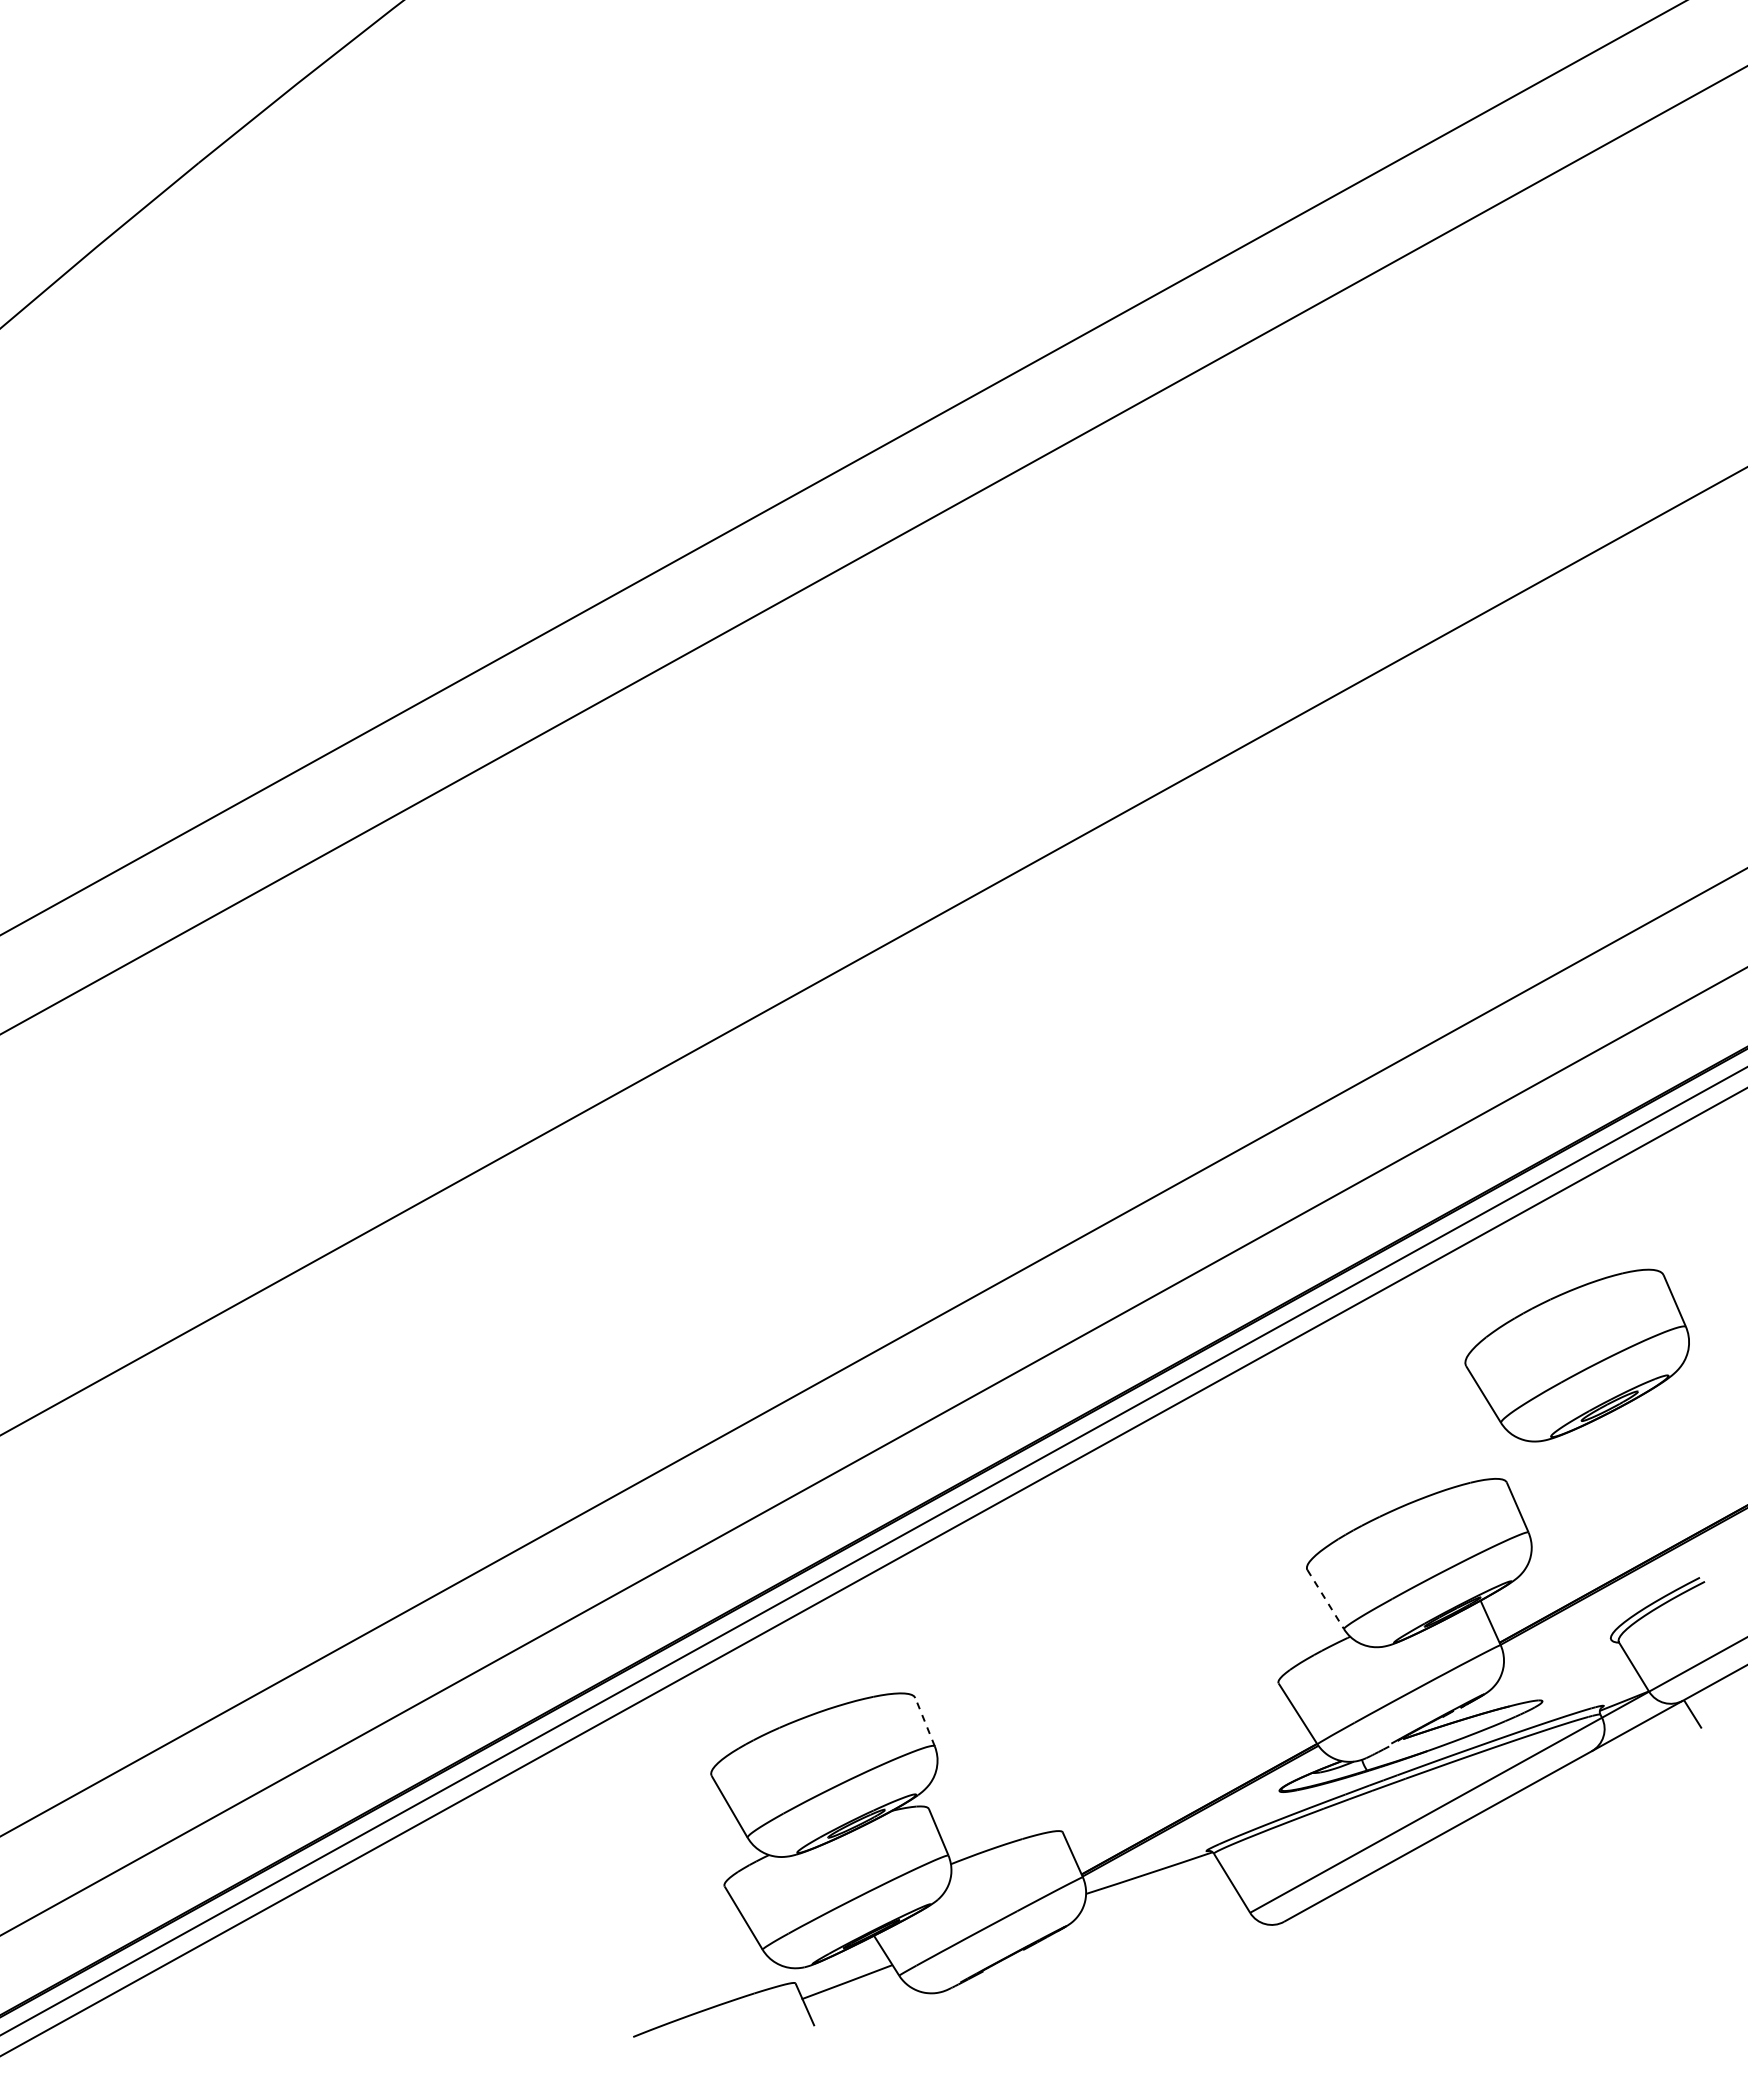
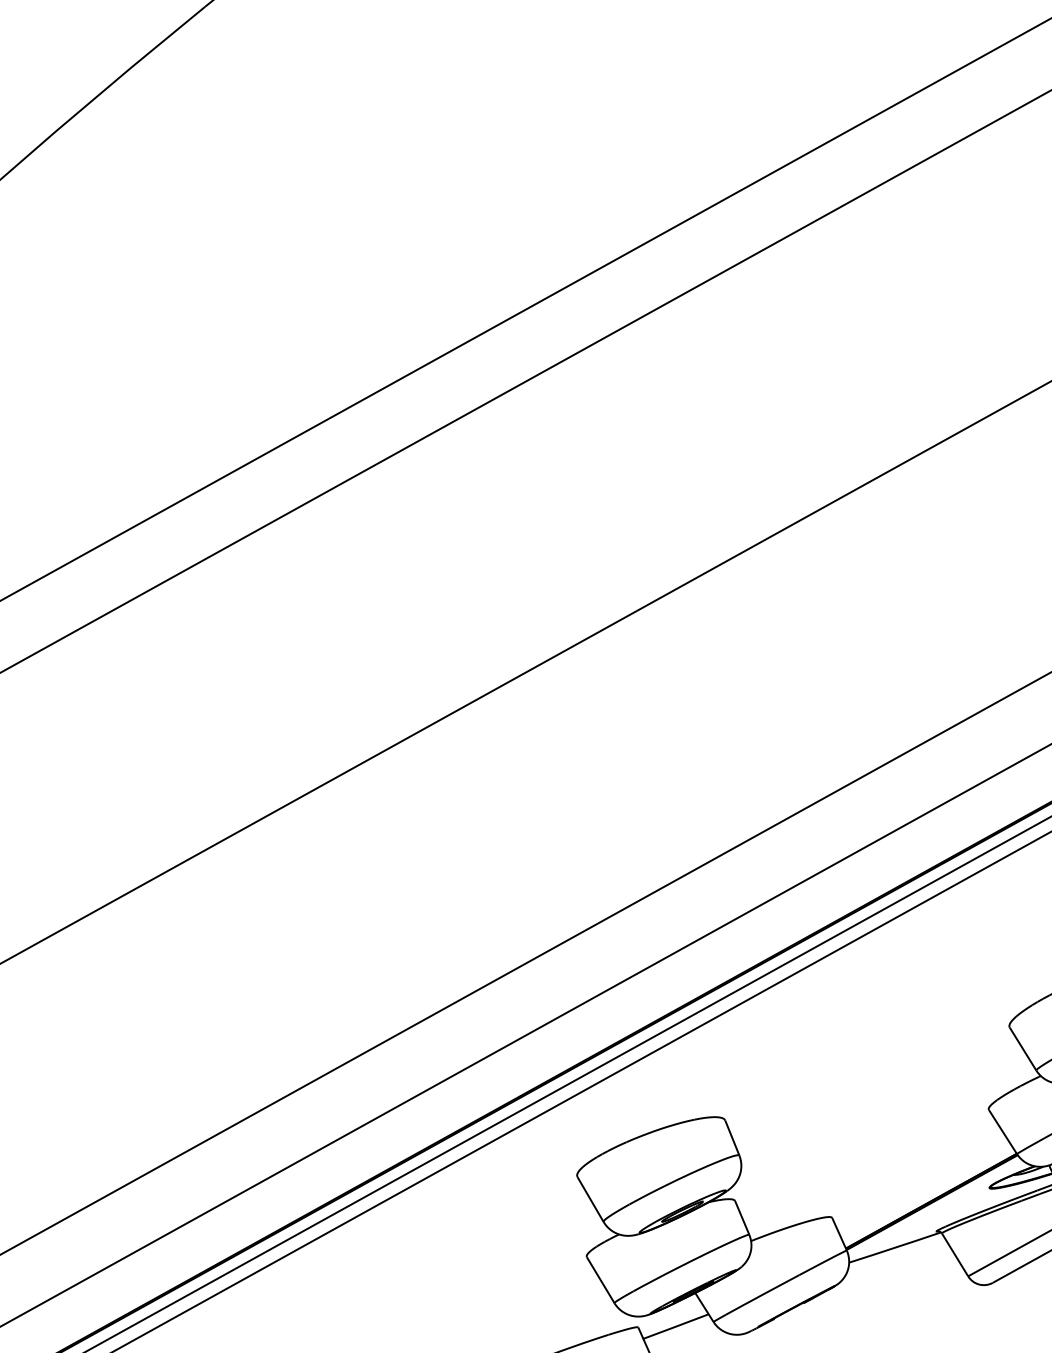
line: (1325, 1599) -> (1022, 1049), dashed -> solid
line: (924, 1721) -> (731, 1137), dashed -> solid

